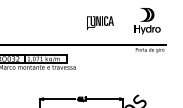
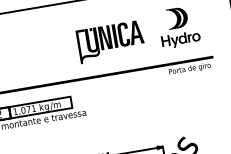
part: (100, 22) -> (110, 40), size x1.67

